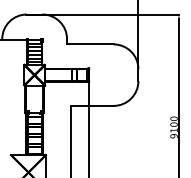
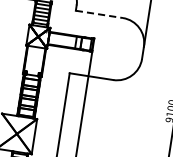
line: (90, 44) -> (99, 14), solid -> dashed

